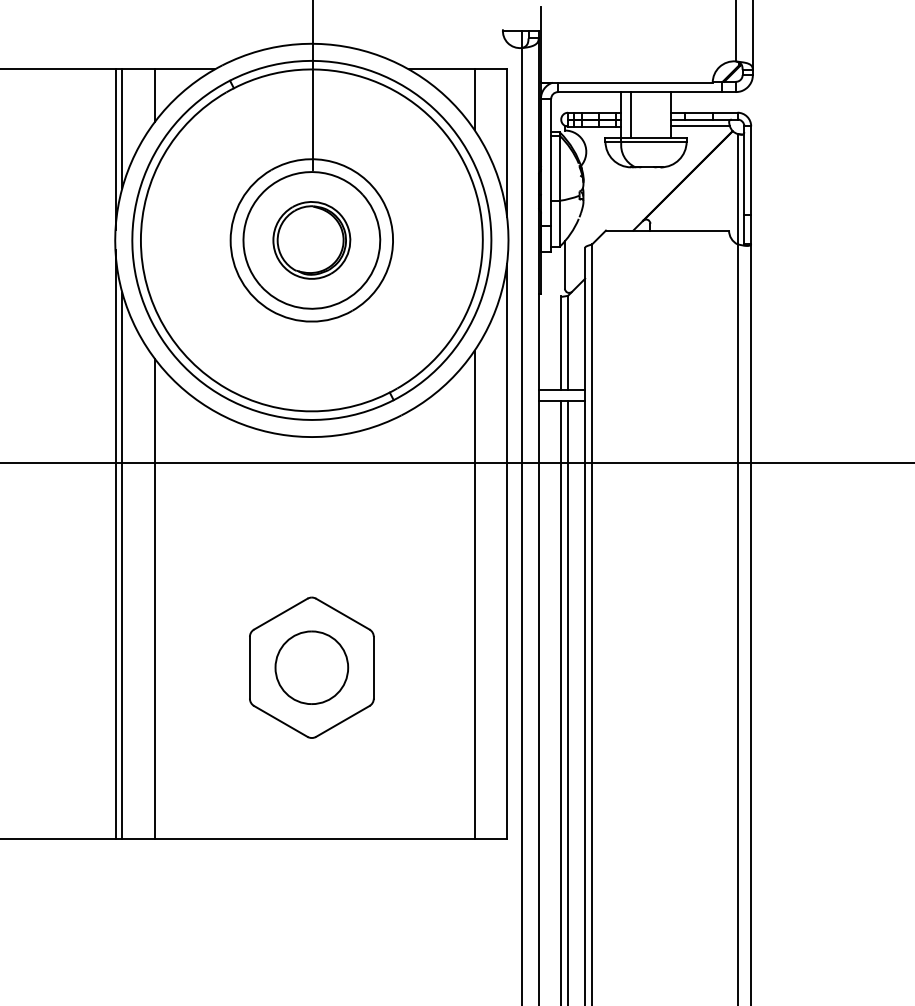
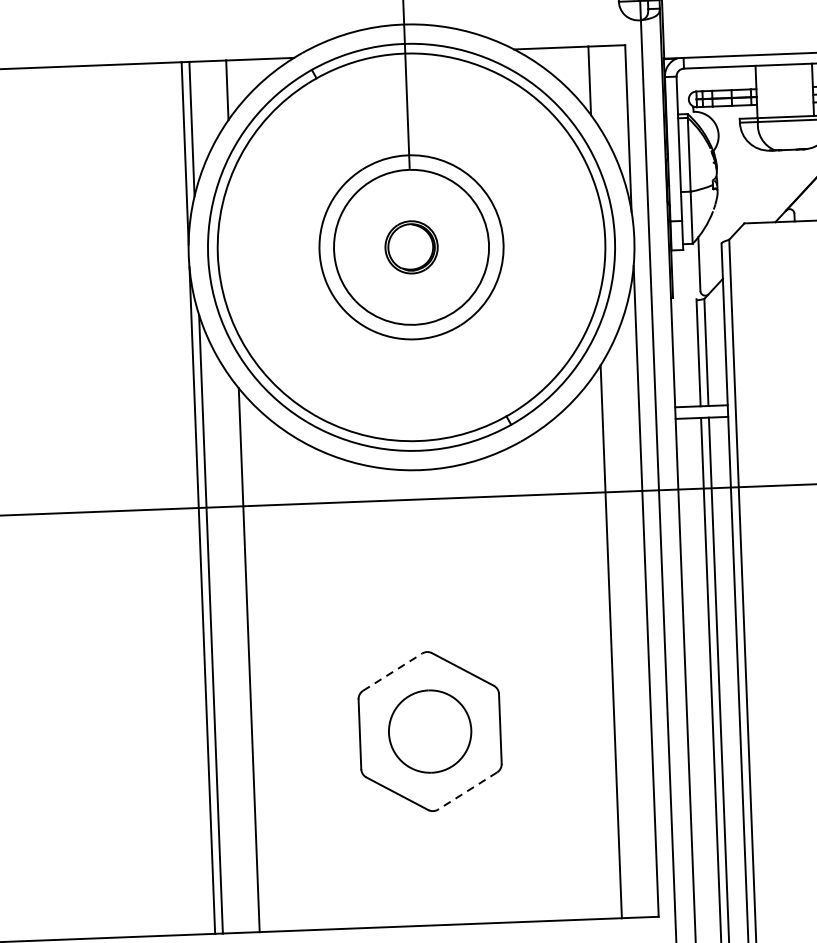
line: (630, 115) -> (767, 91), removed
part: (311, 240) -> (411, 247), size x0.6
line: (280, 614) -> (392, 672), solid -> dashed
line: (342, 721) -> (467, 791), solid -> dashed

